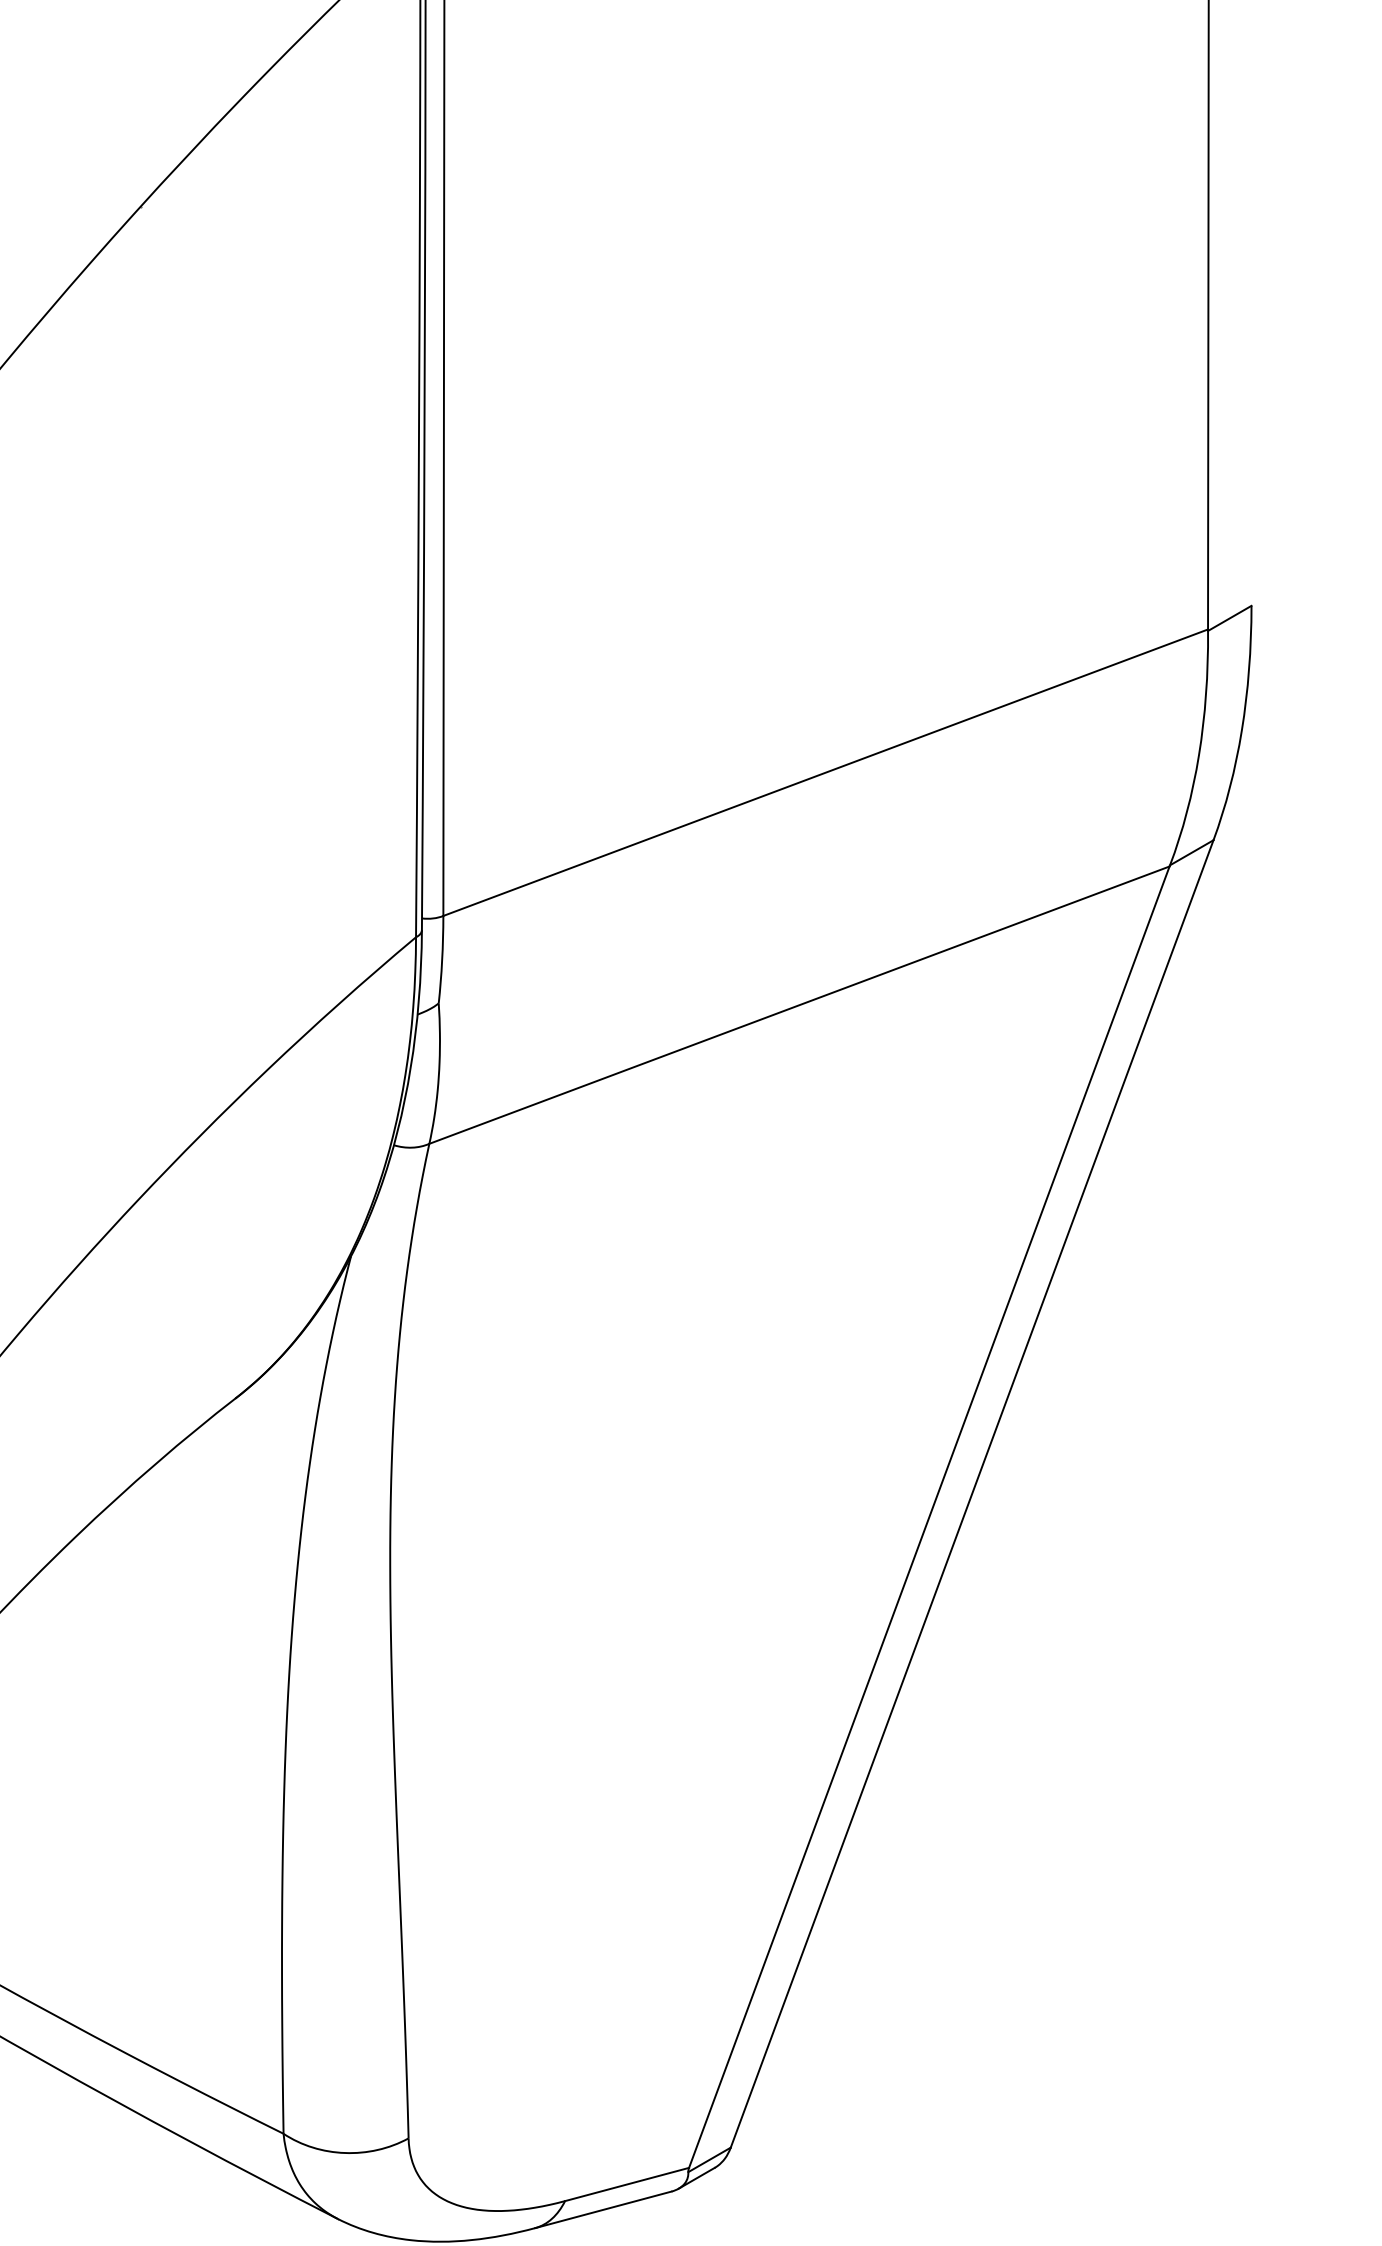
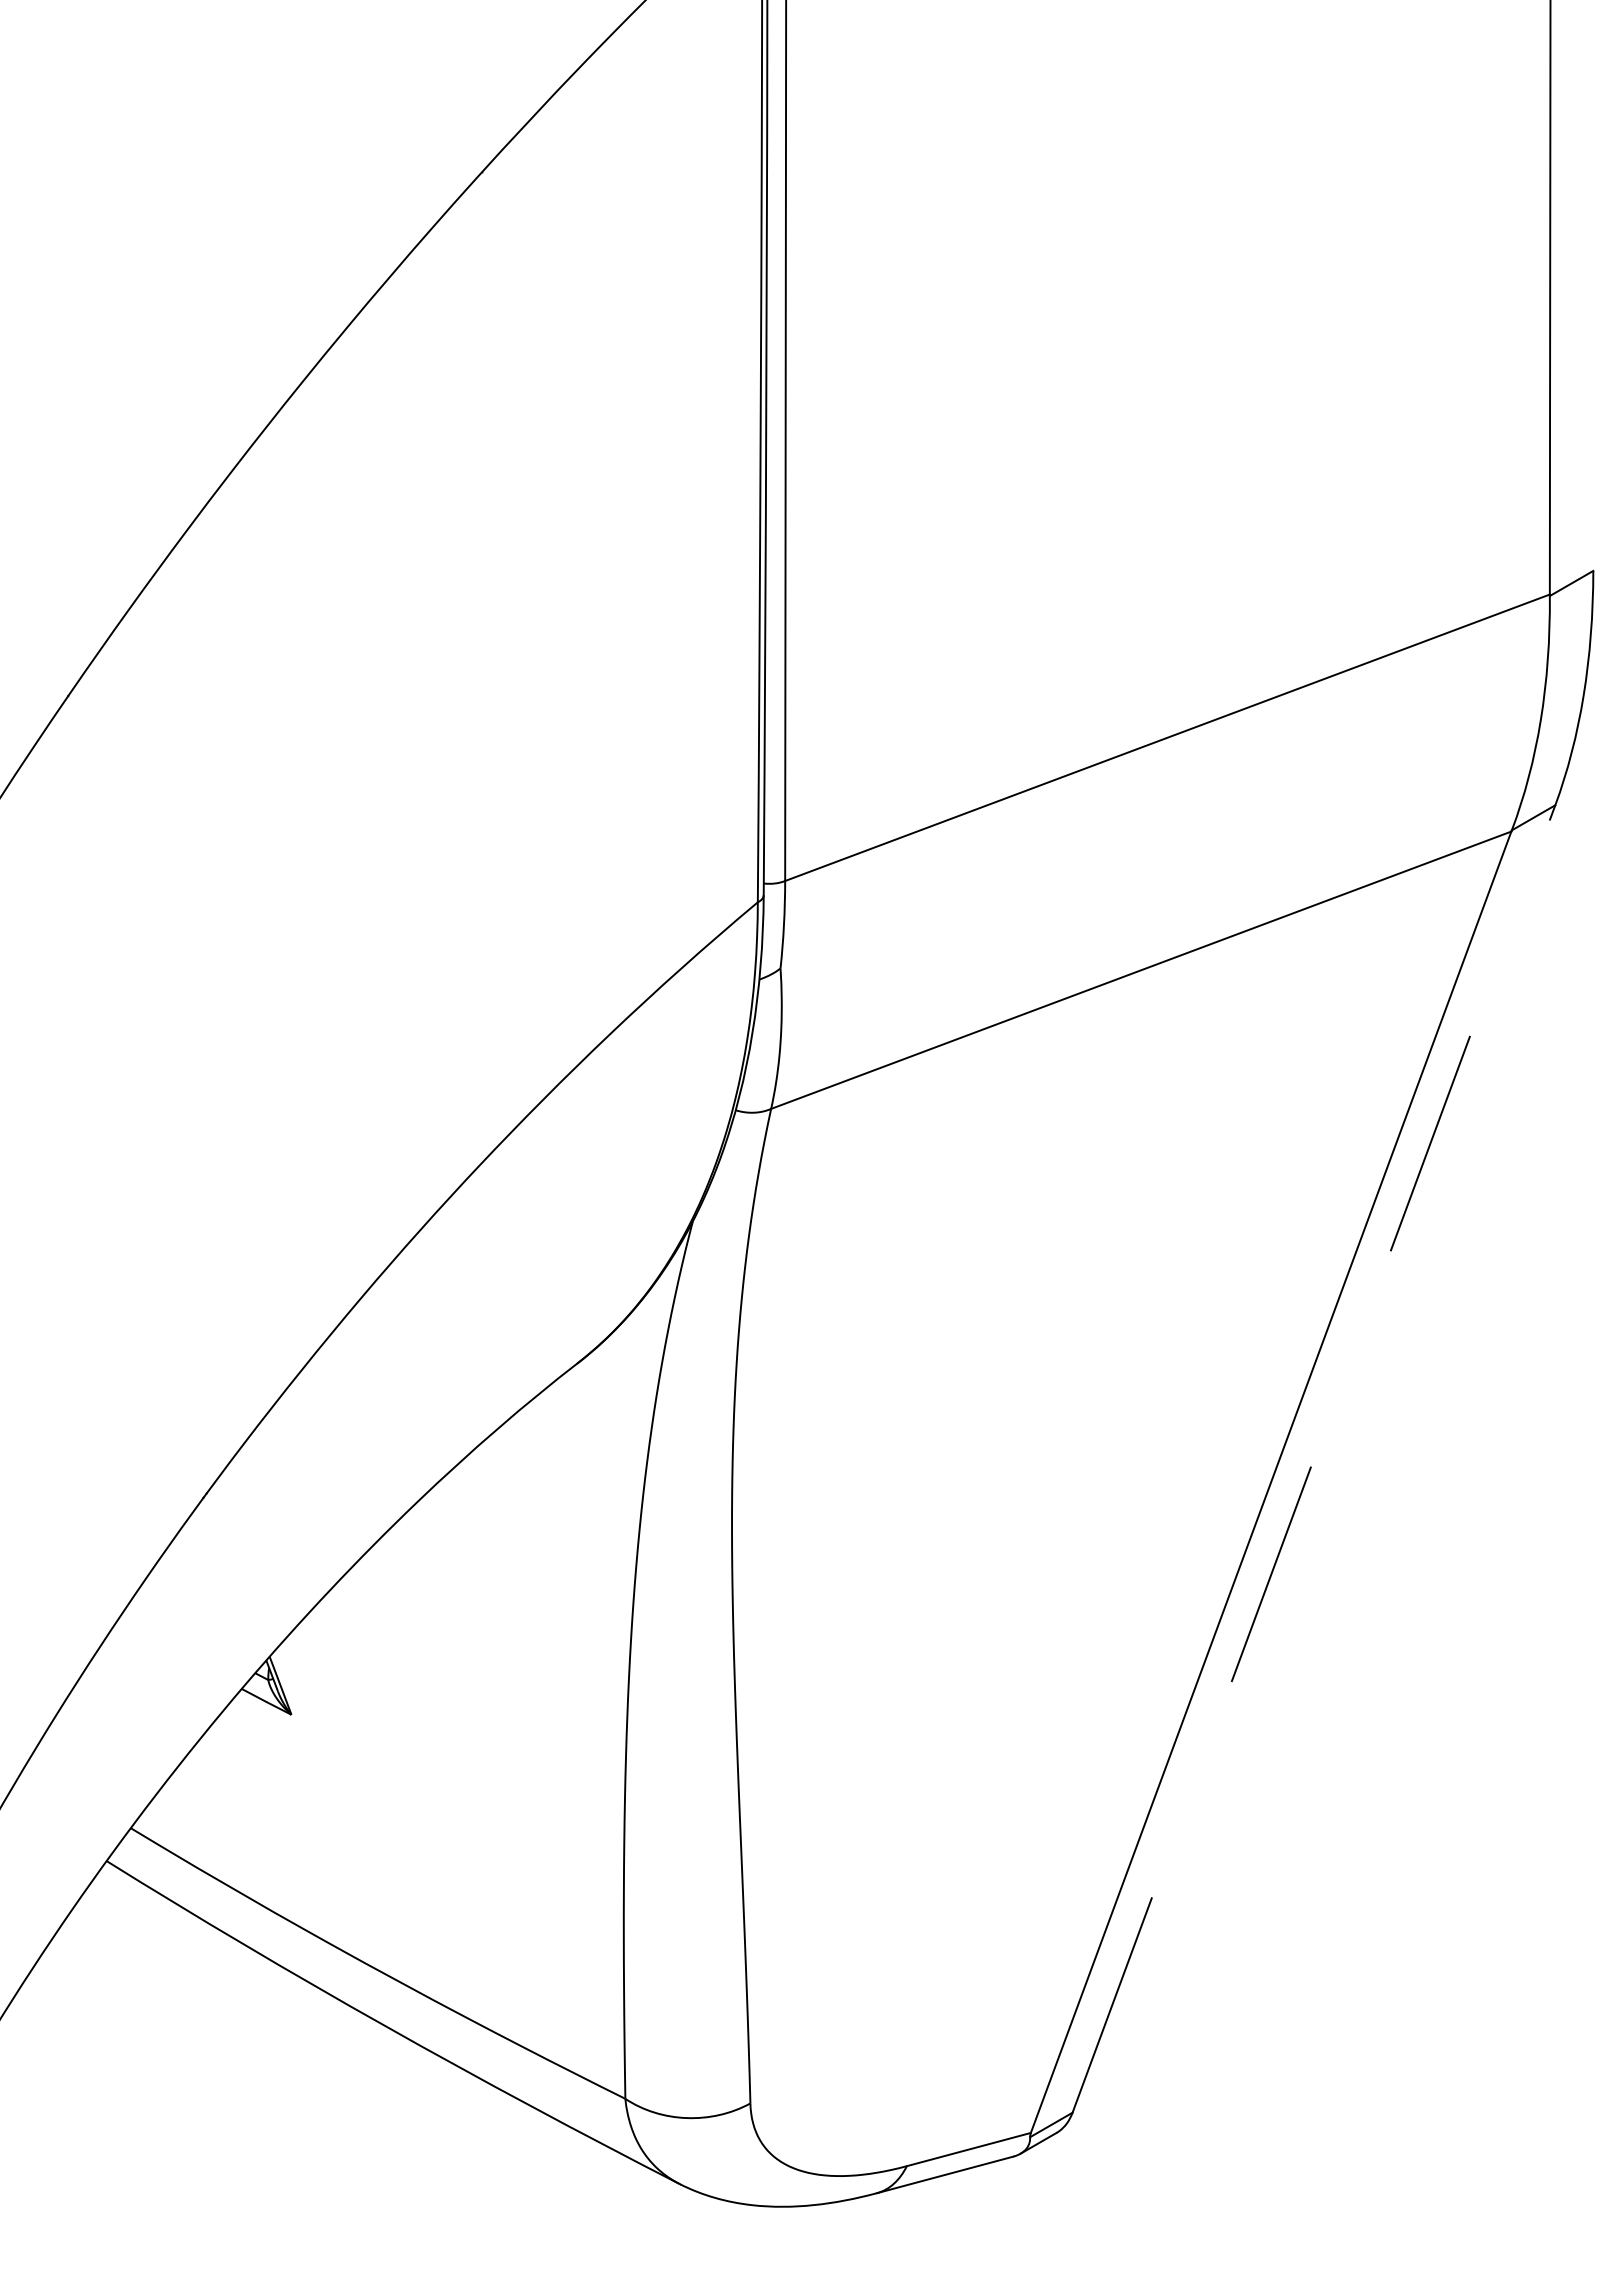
line: (971, 1494) -> (1313, 1459), solid -> dashed

